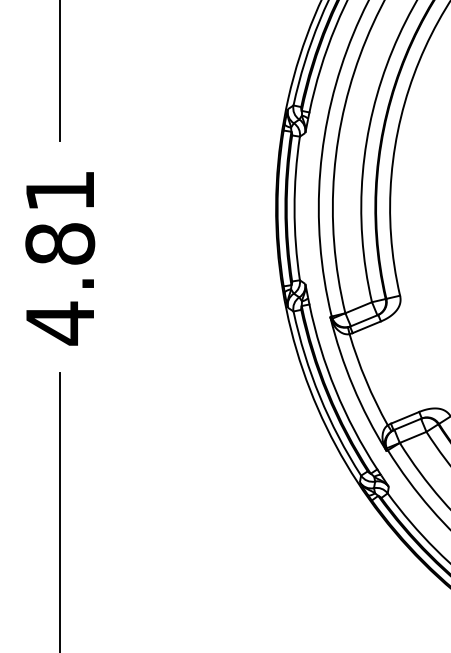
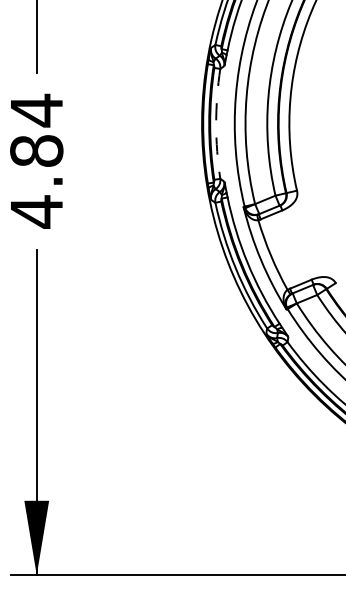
text: (59, 190) -> (36, 110), 4.81 -> 4.84
arc: (294, 207) -> (216, 123), solid -> dashed

